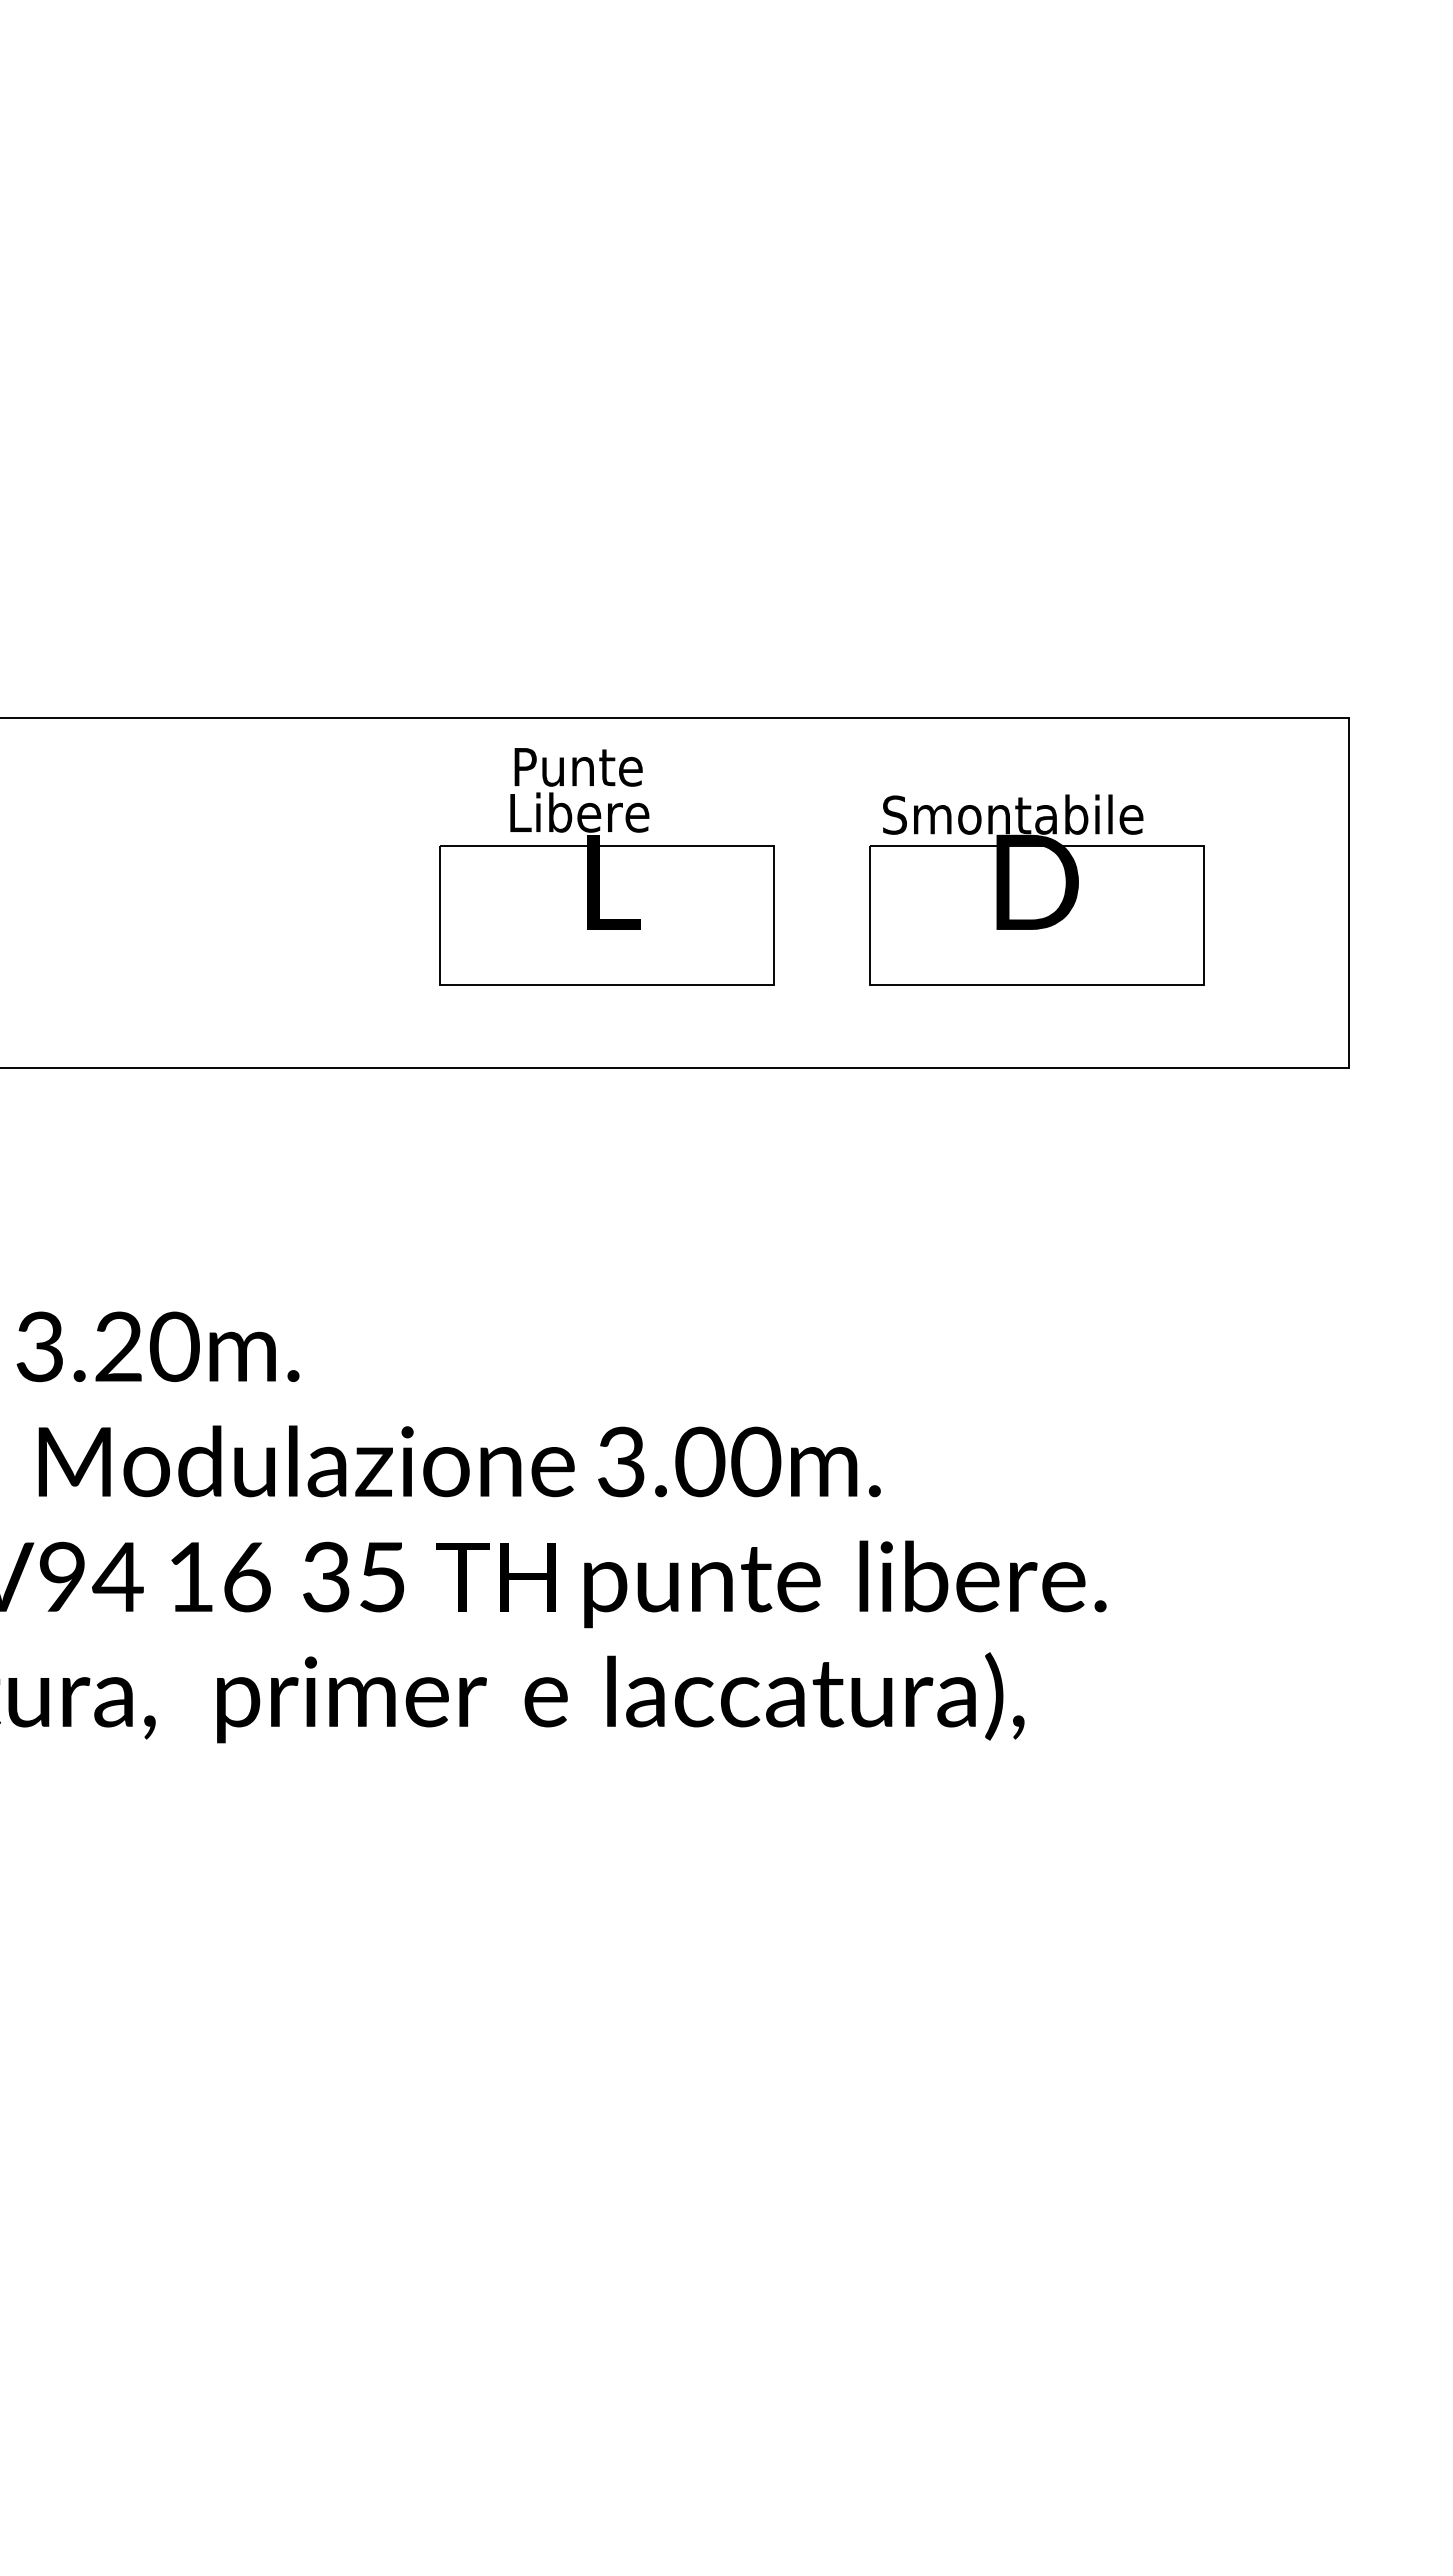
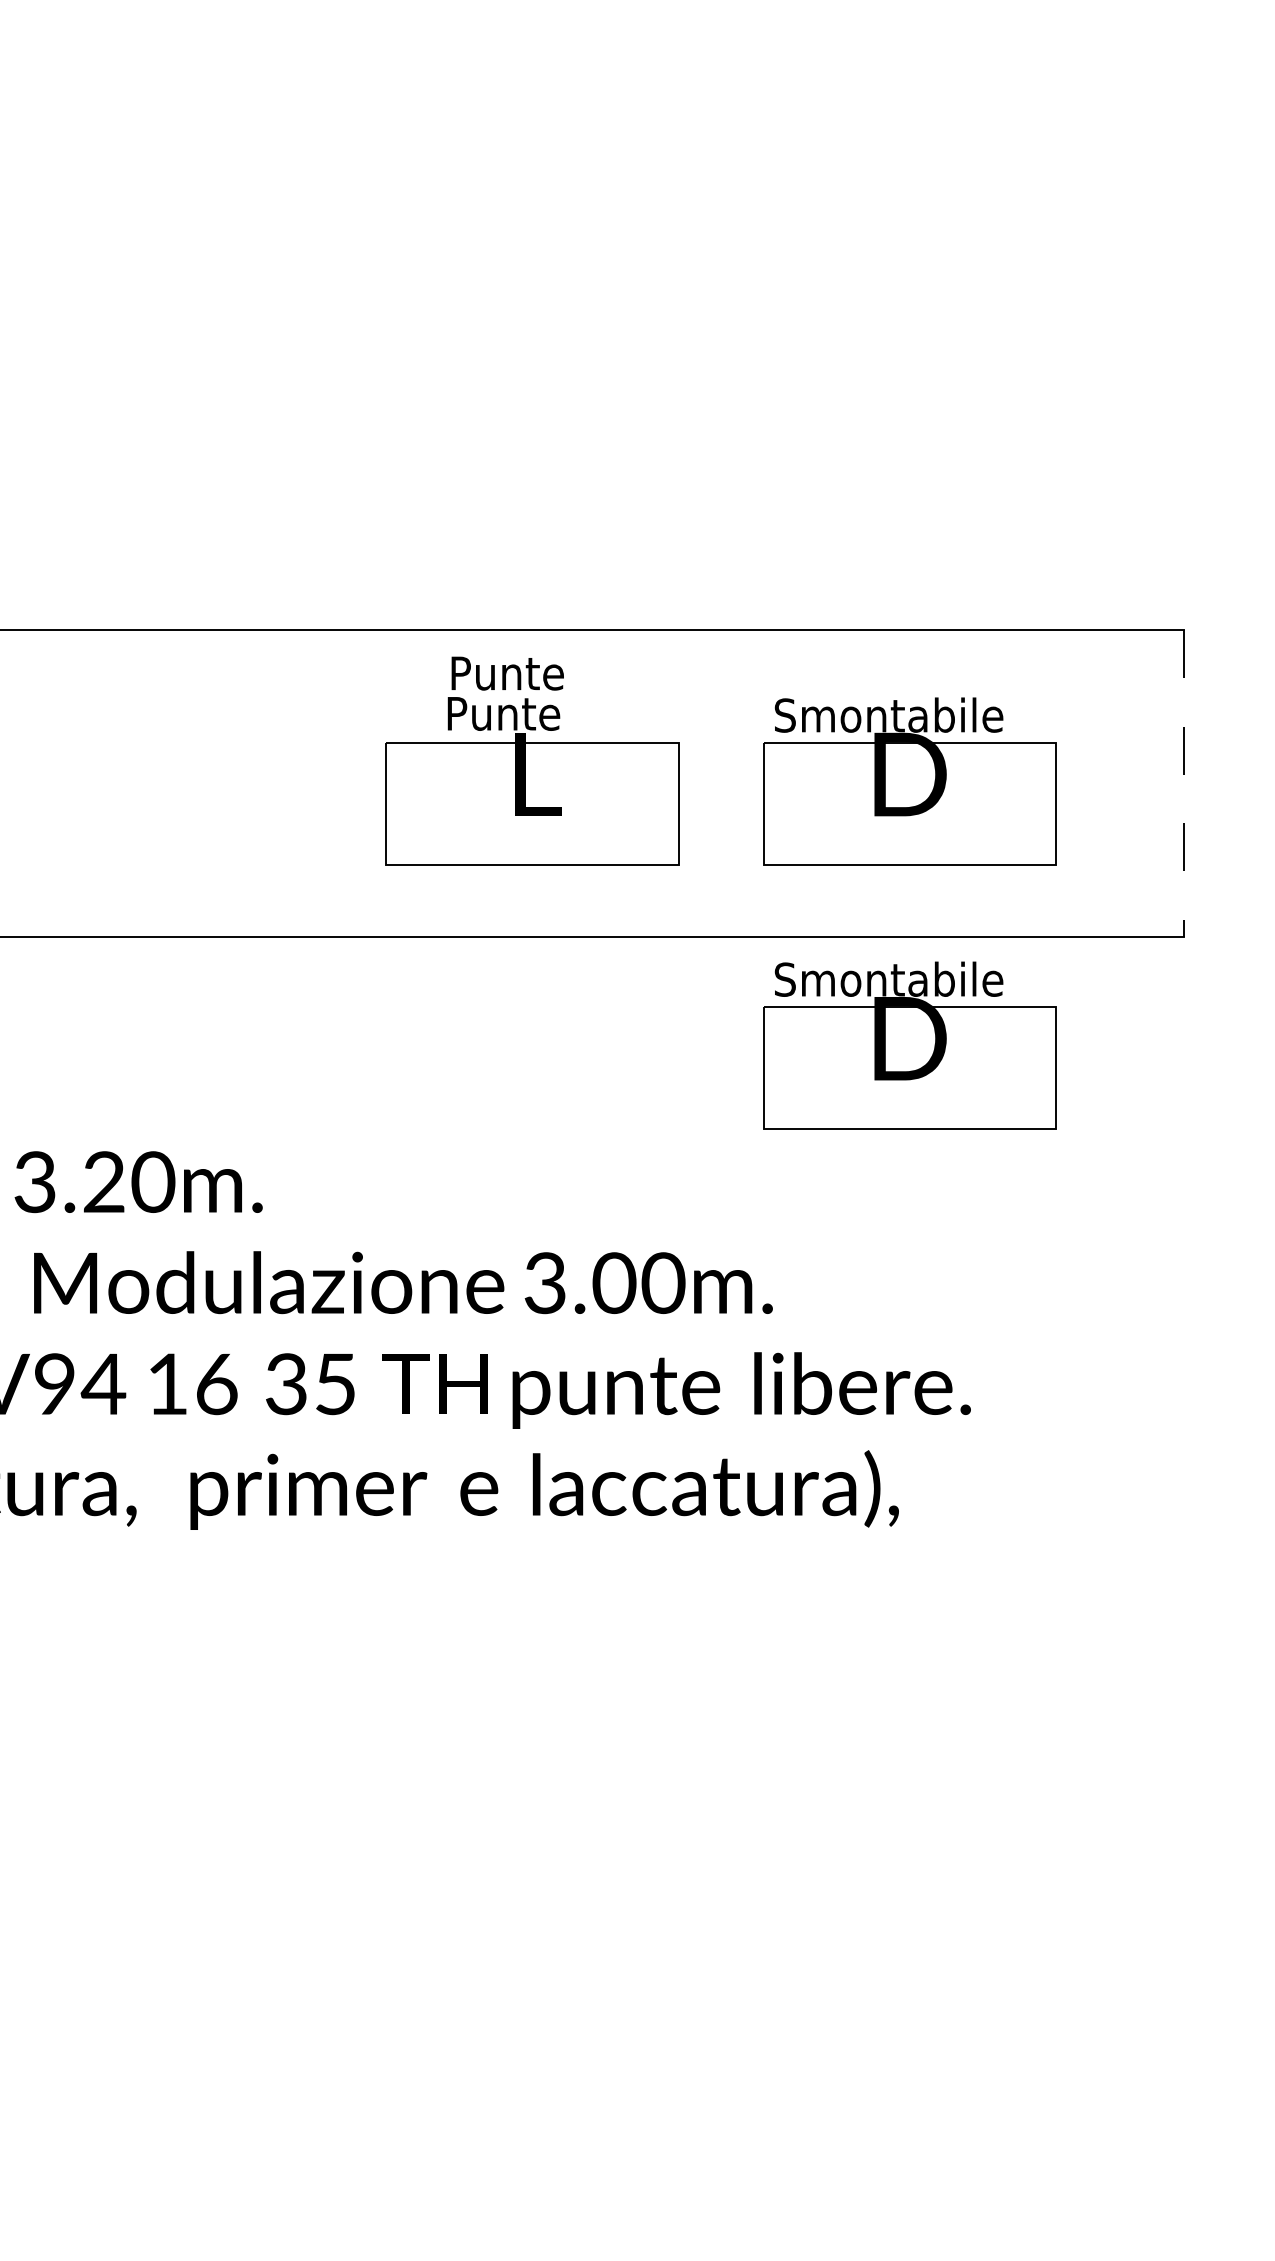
text: (582, 812) -> (511, 713), Libere -> Punte
line: (1348, 893) -> (1183, 784), solid -> dashed
part: (1036, 1190) -> (909, 1044), added

